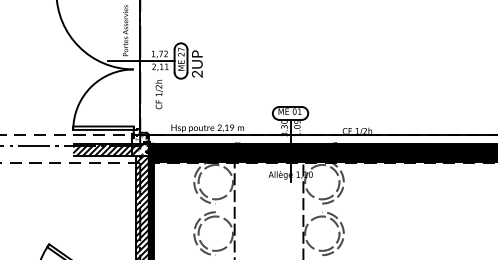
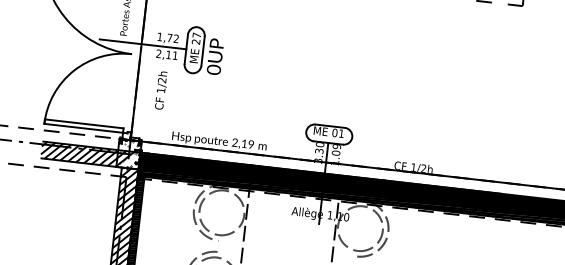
text: (198, 74) -> (215, 70), 2UP -> 0UP

